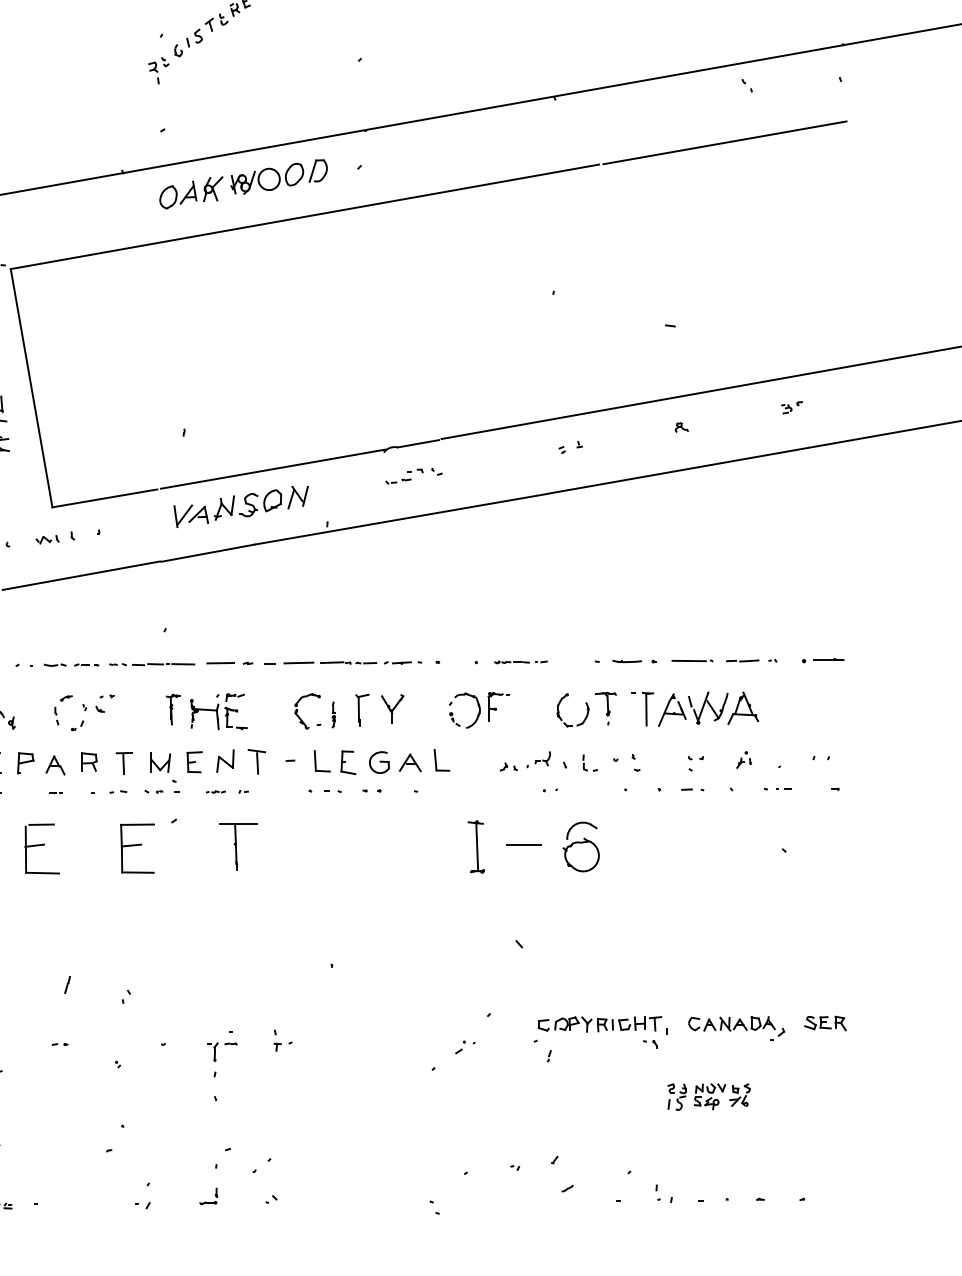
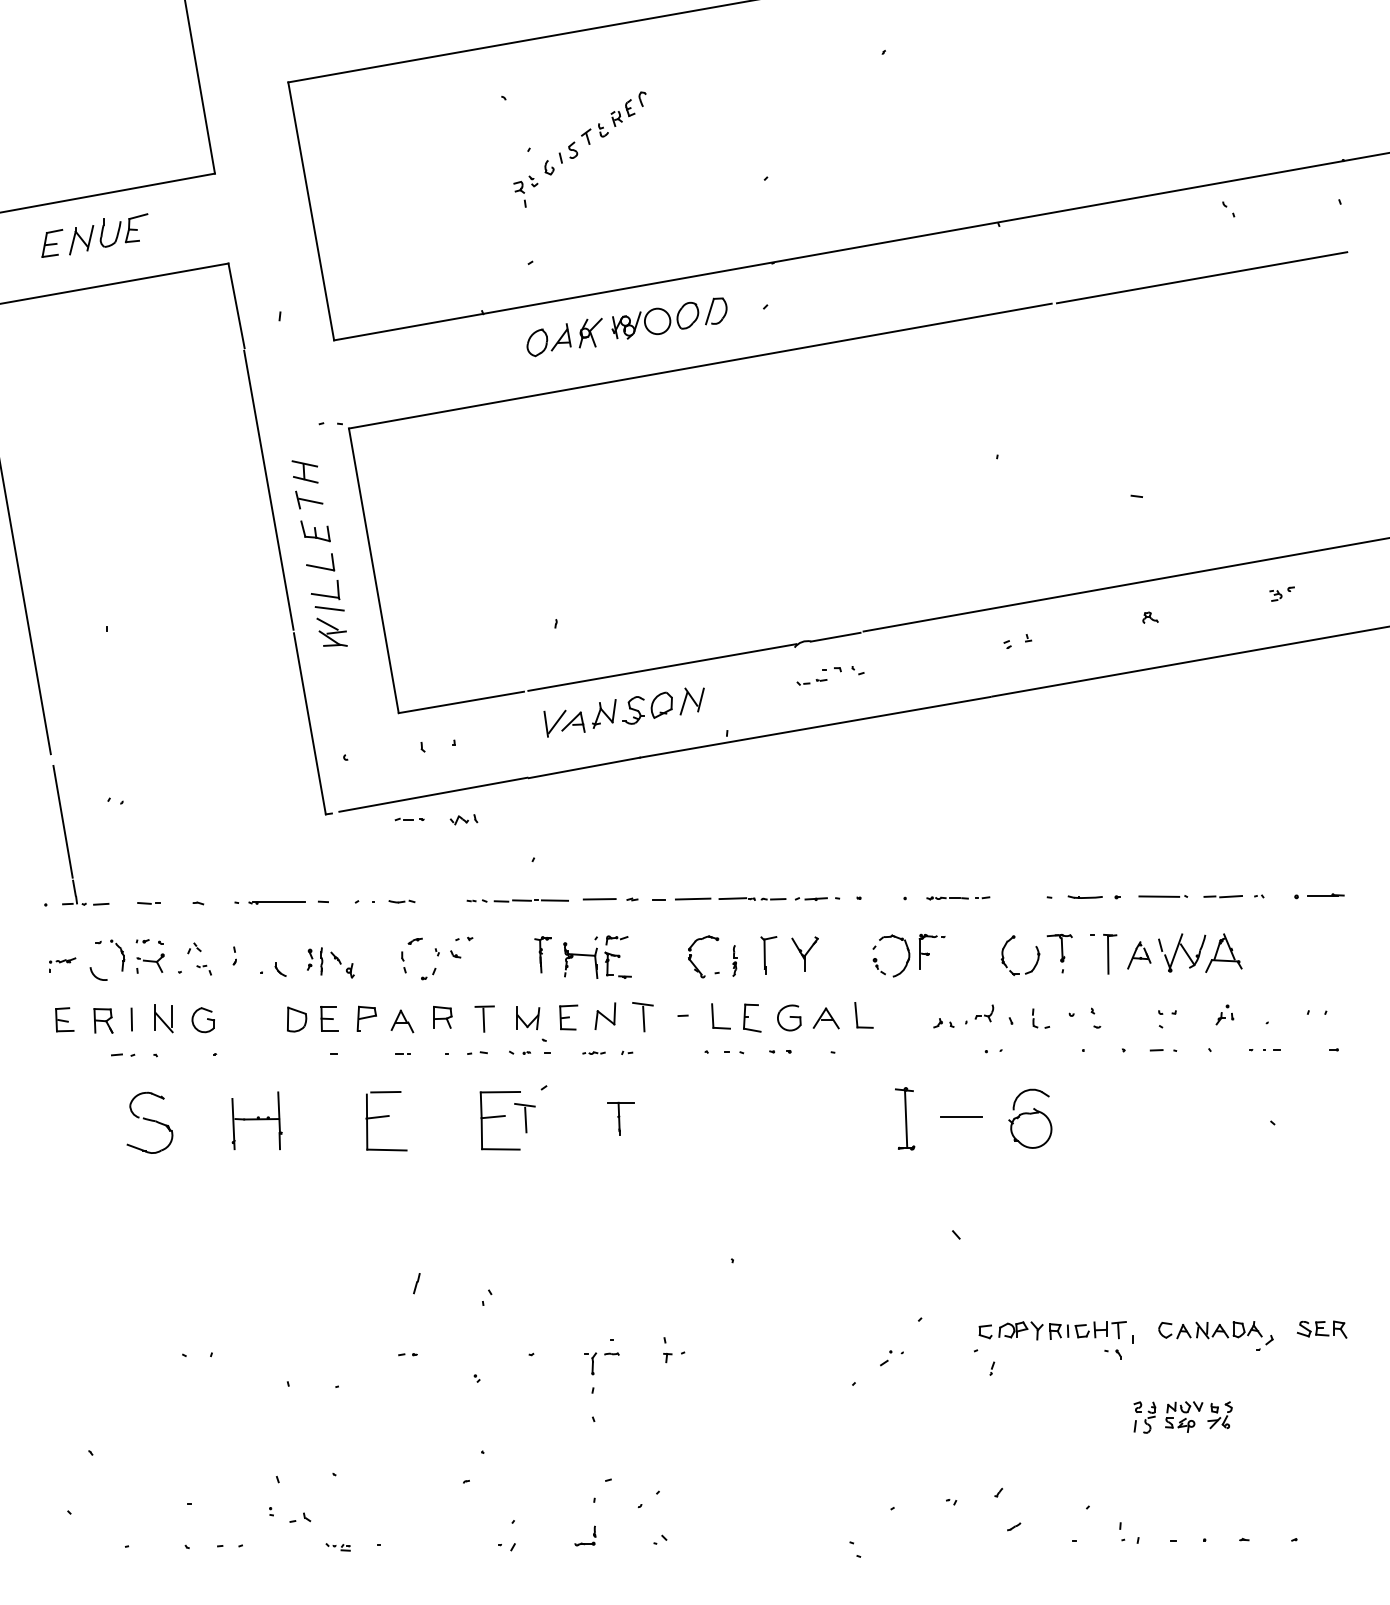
part: (47, 539) -> (463, 819), moved
part: (86, 665) -> (409, 819), moved
part: (672, 710) -> (1139, 955), size x0.7
part: (157, 846) -> (524, 1118), added
part: (238, 846) -> (620, 1118), size x0.6

